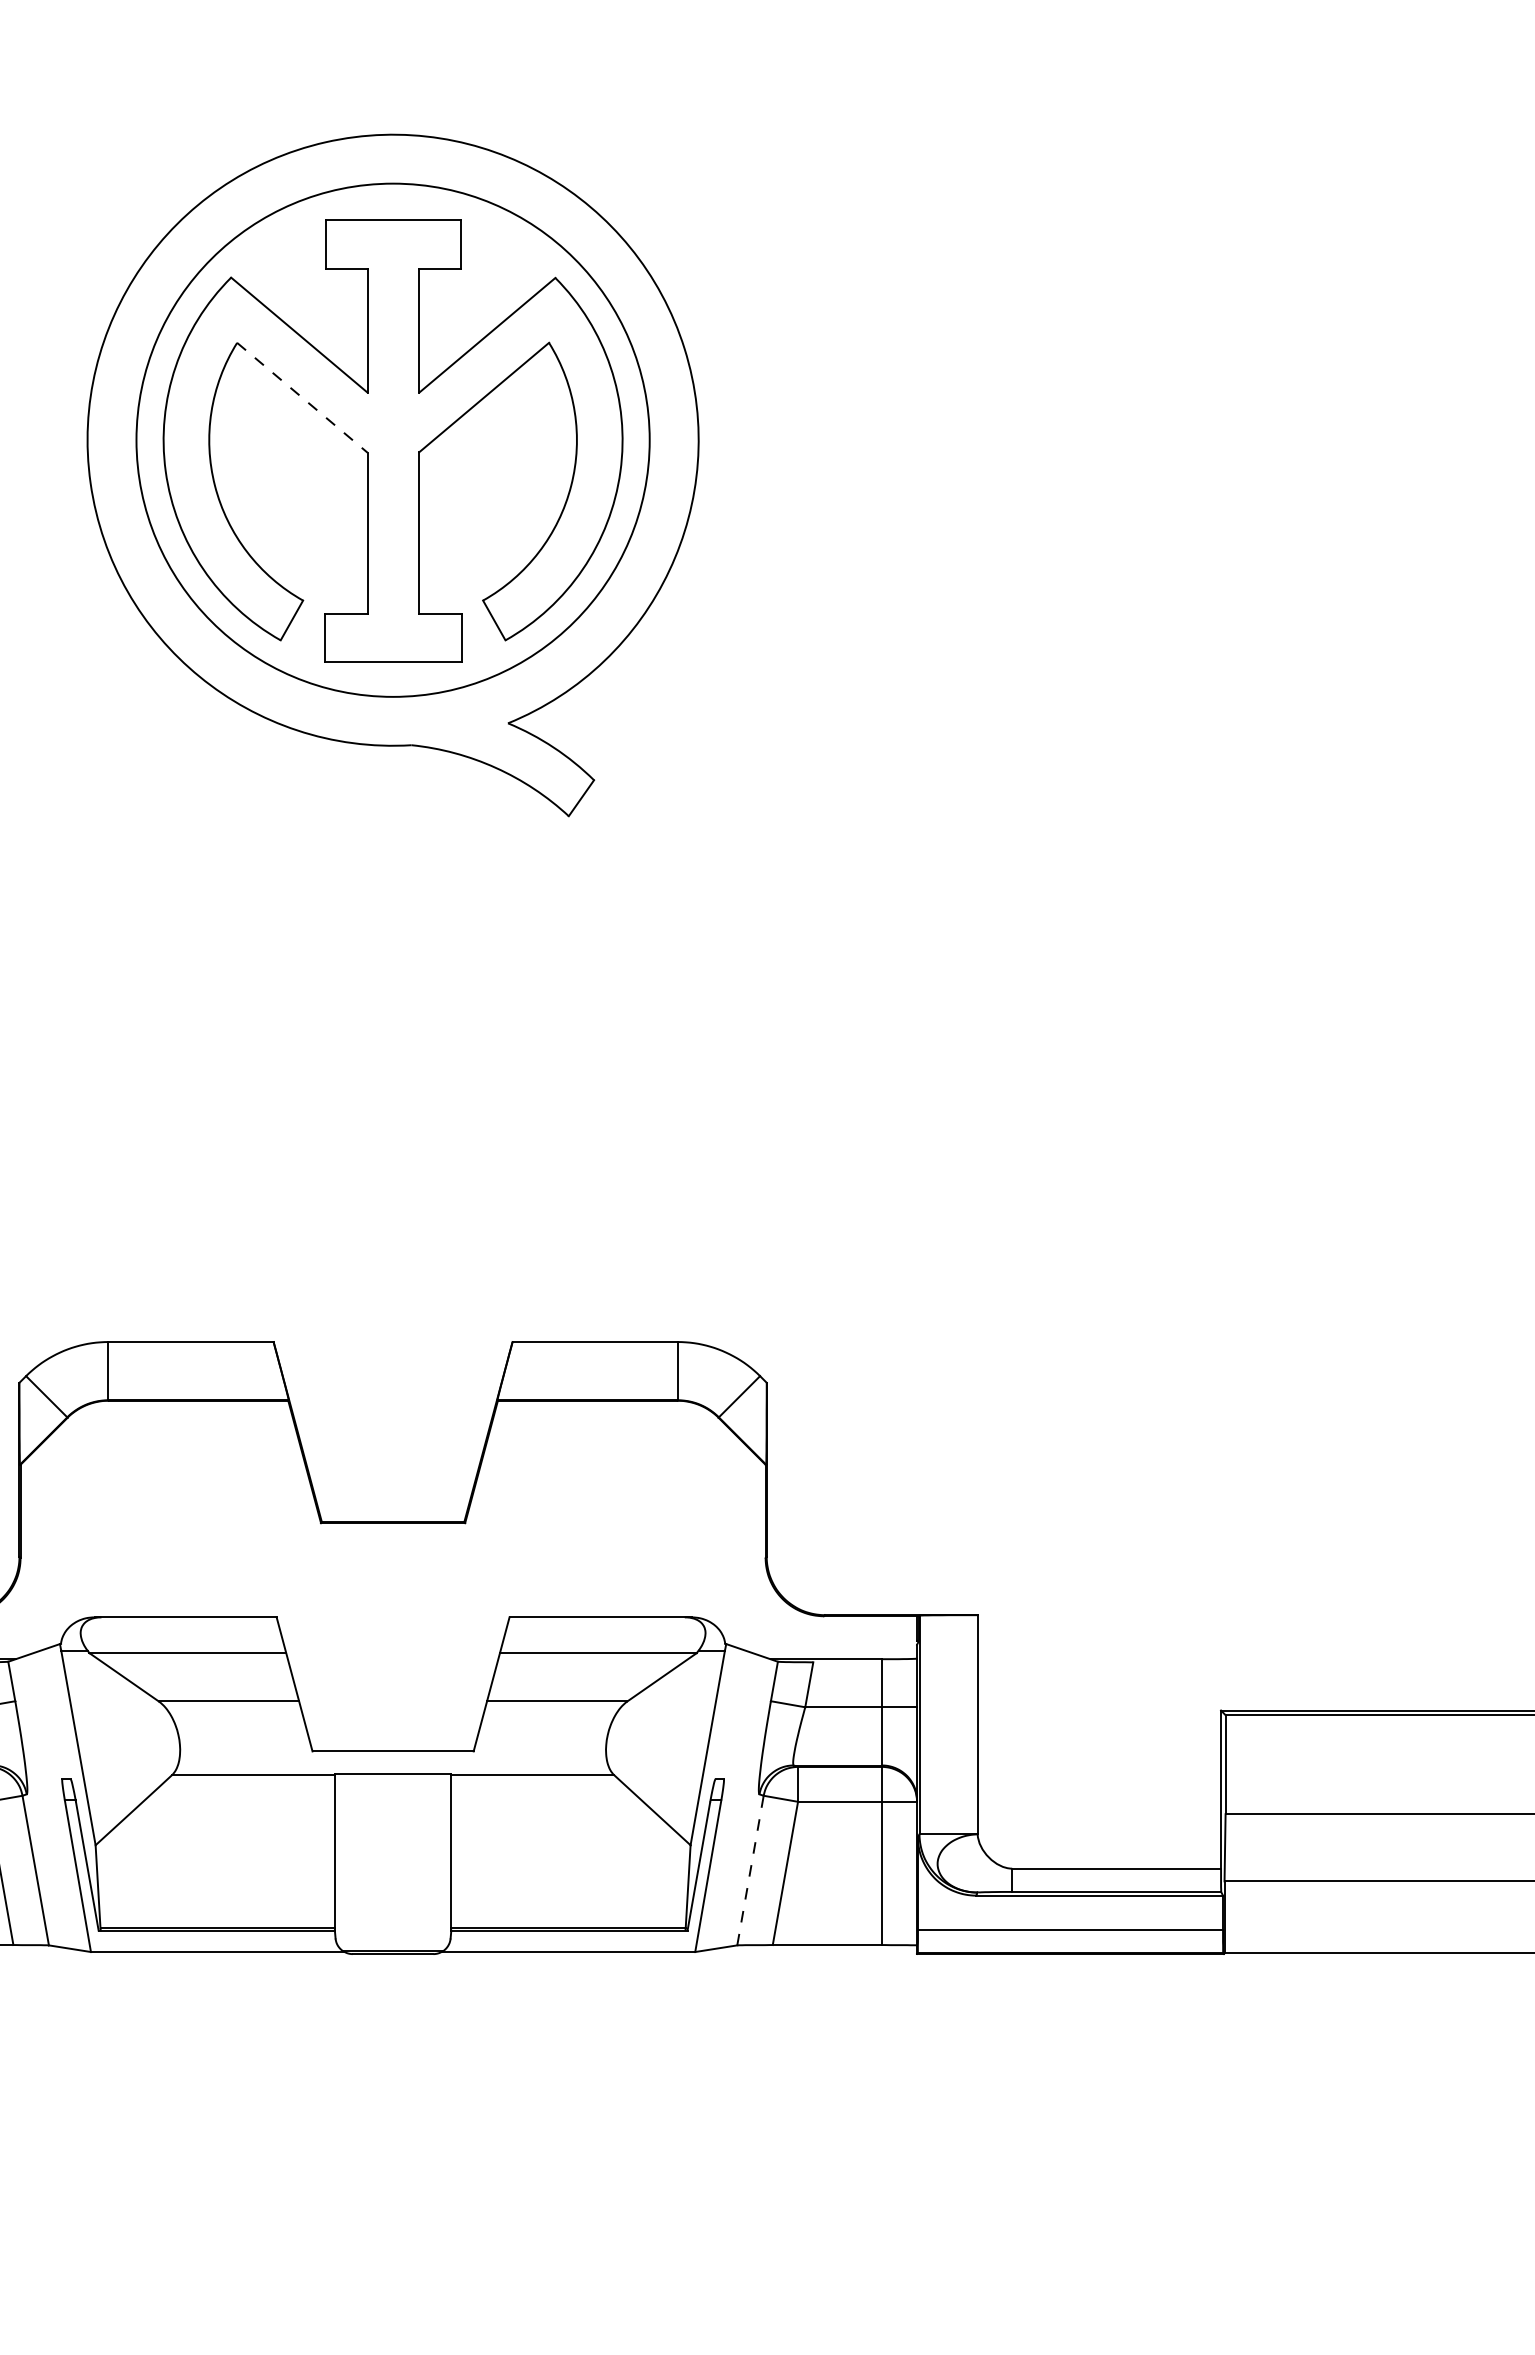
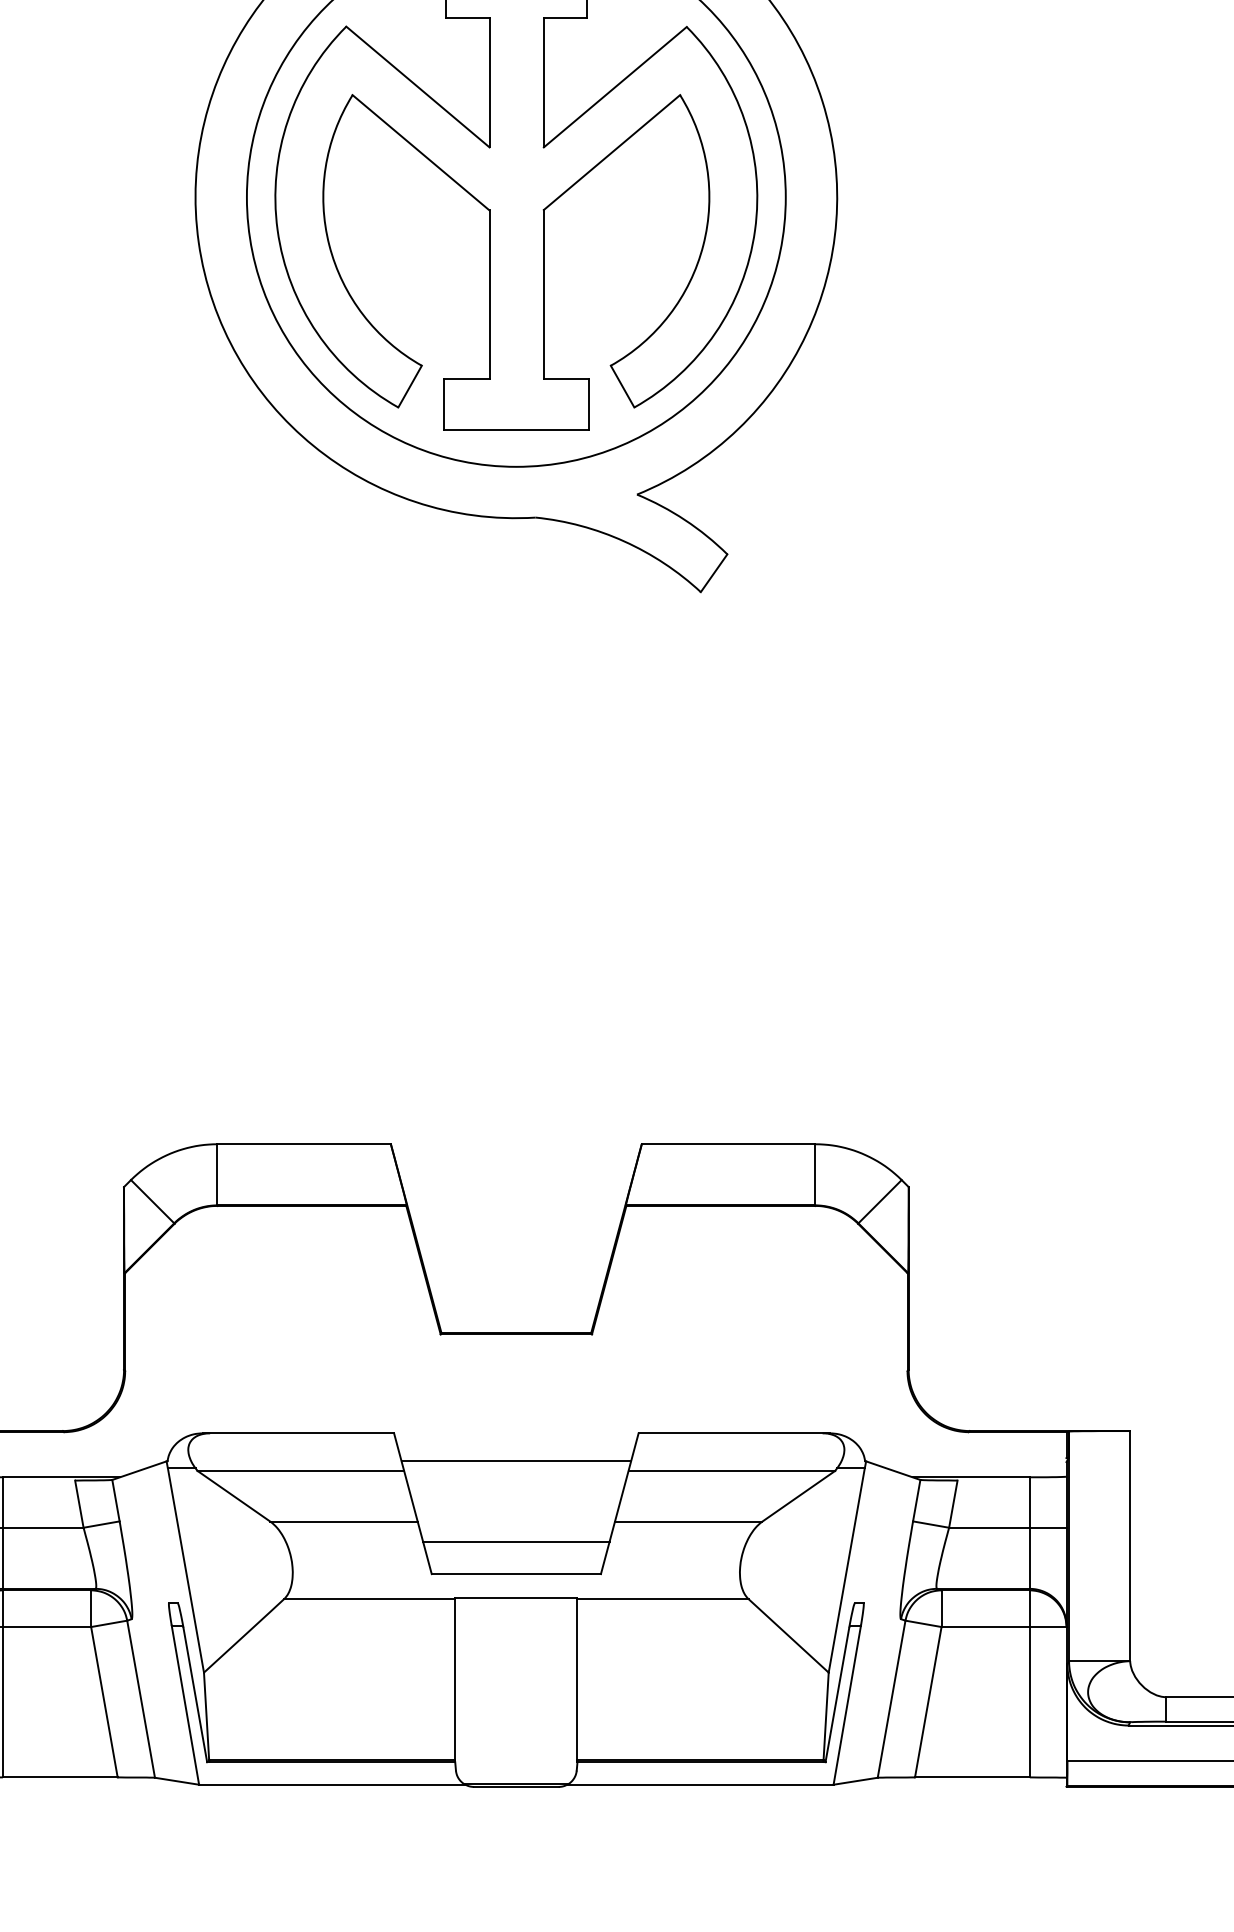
line: (302, 398) -> (421, 153), dashed -> solid
line: (392, 1643) -> (515, 1460), added
line: (392, 1721) -> (515, 1542), added
line: (750, 1870) -> (891, 1699), dashed -> solid

